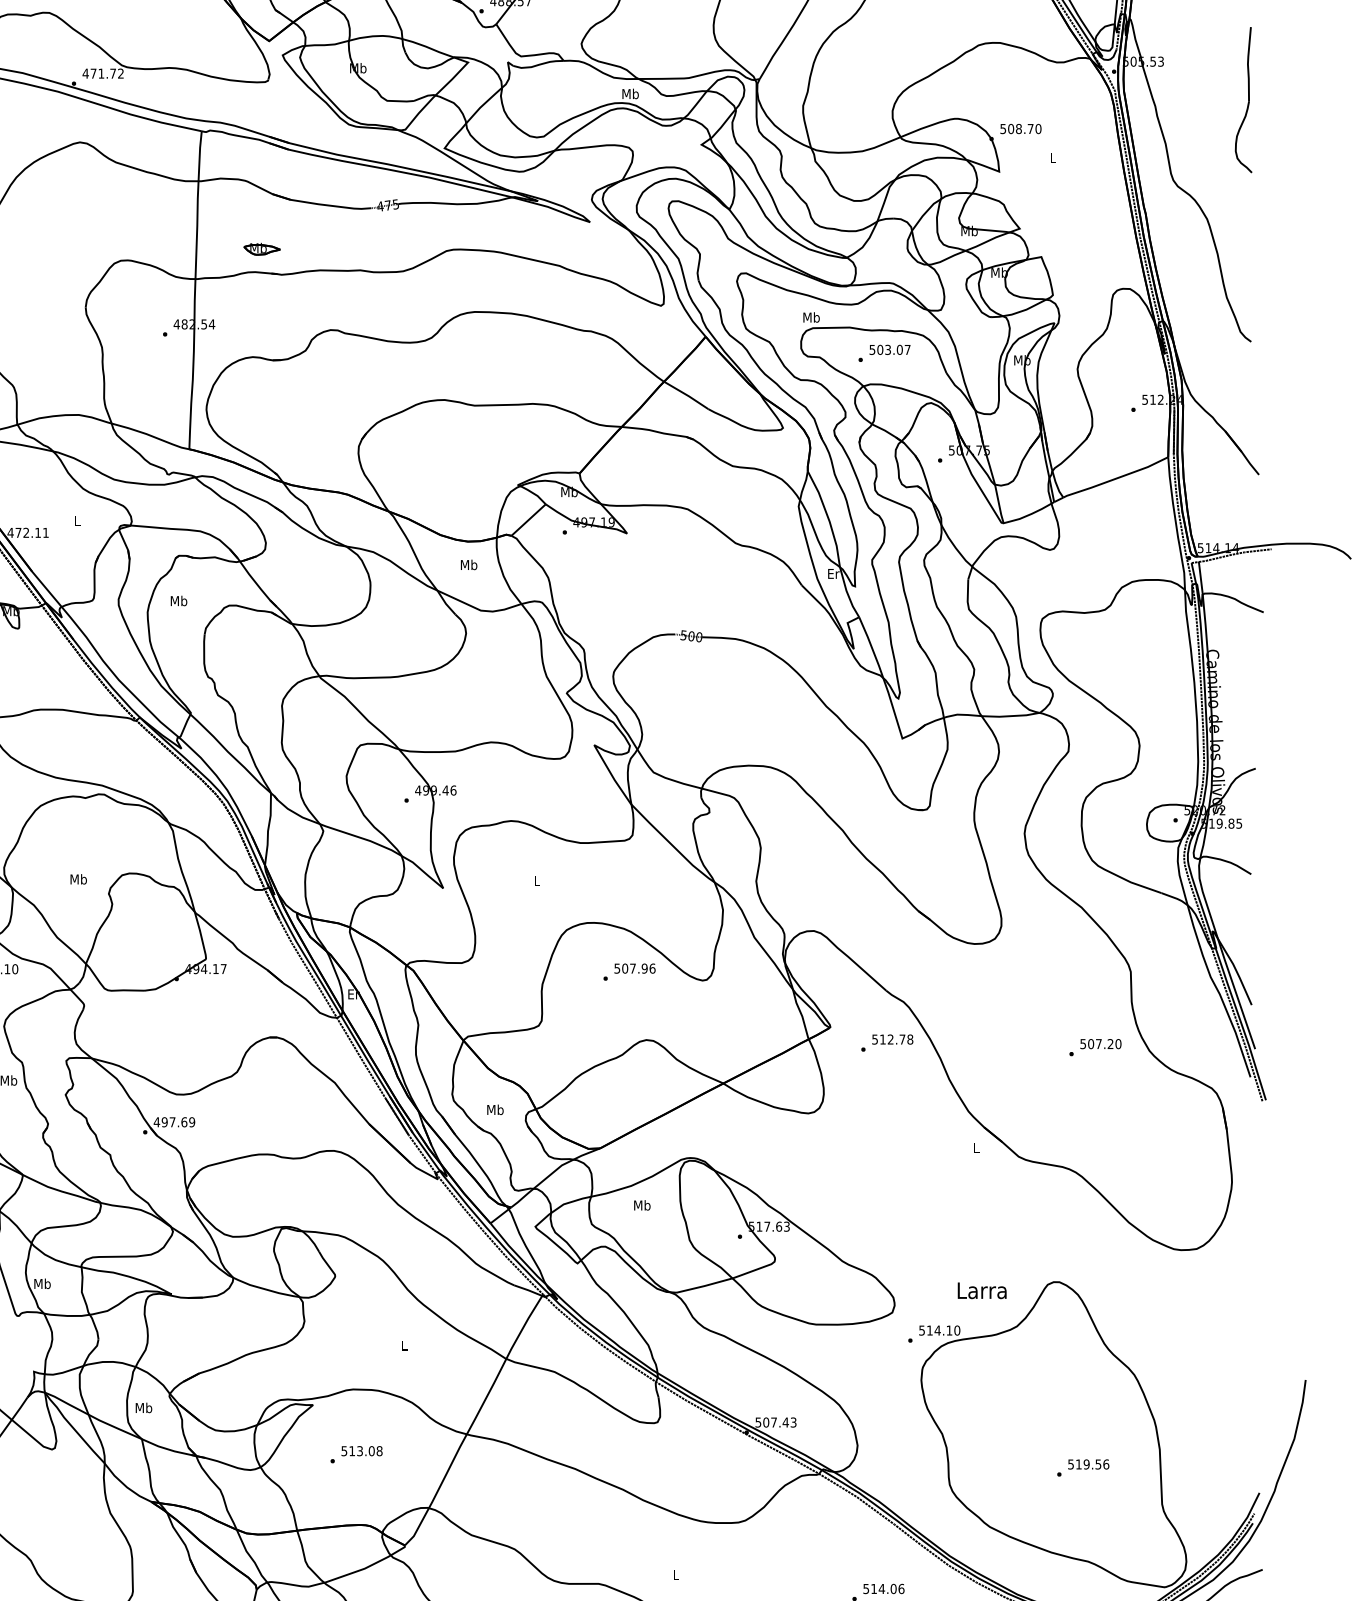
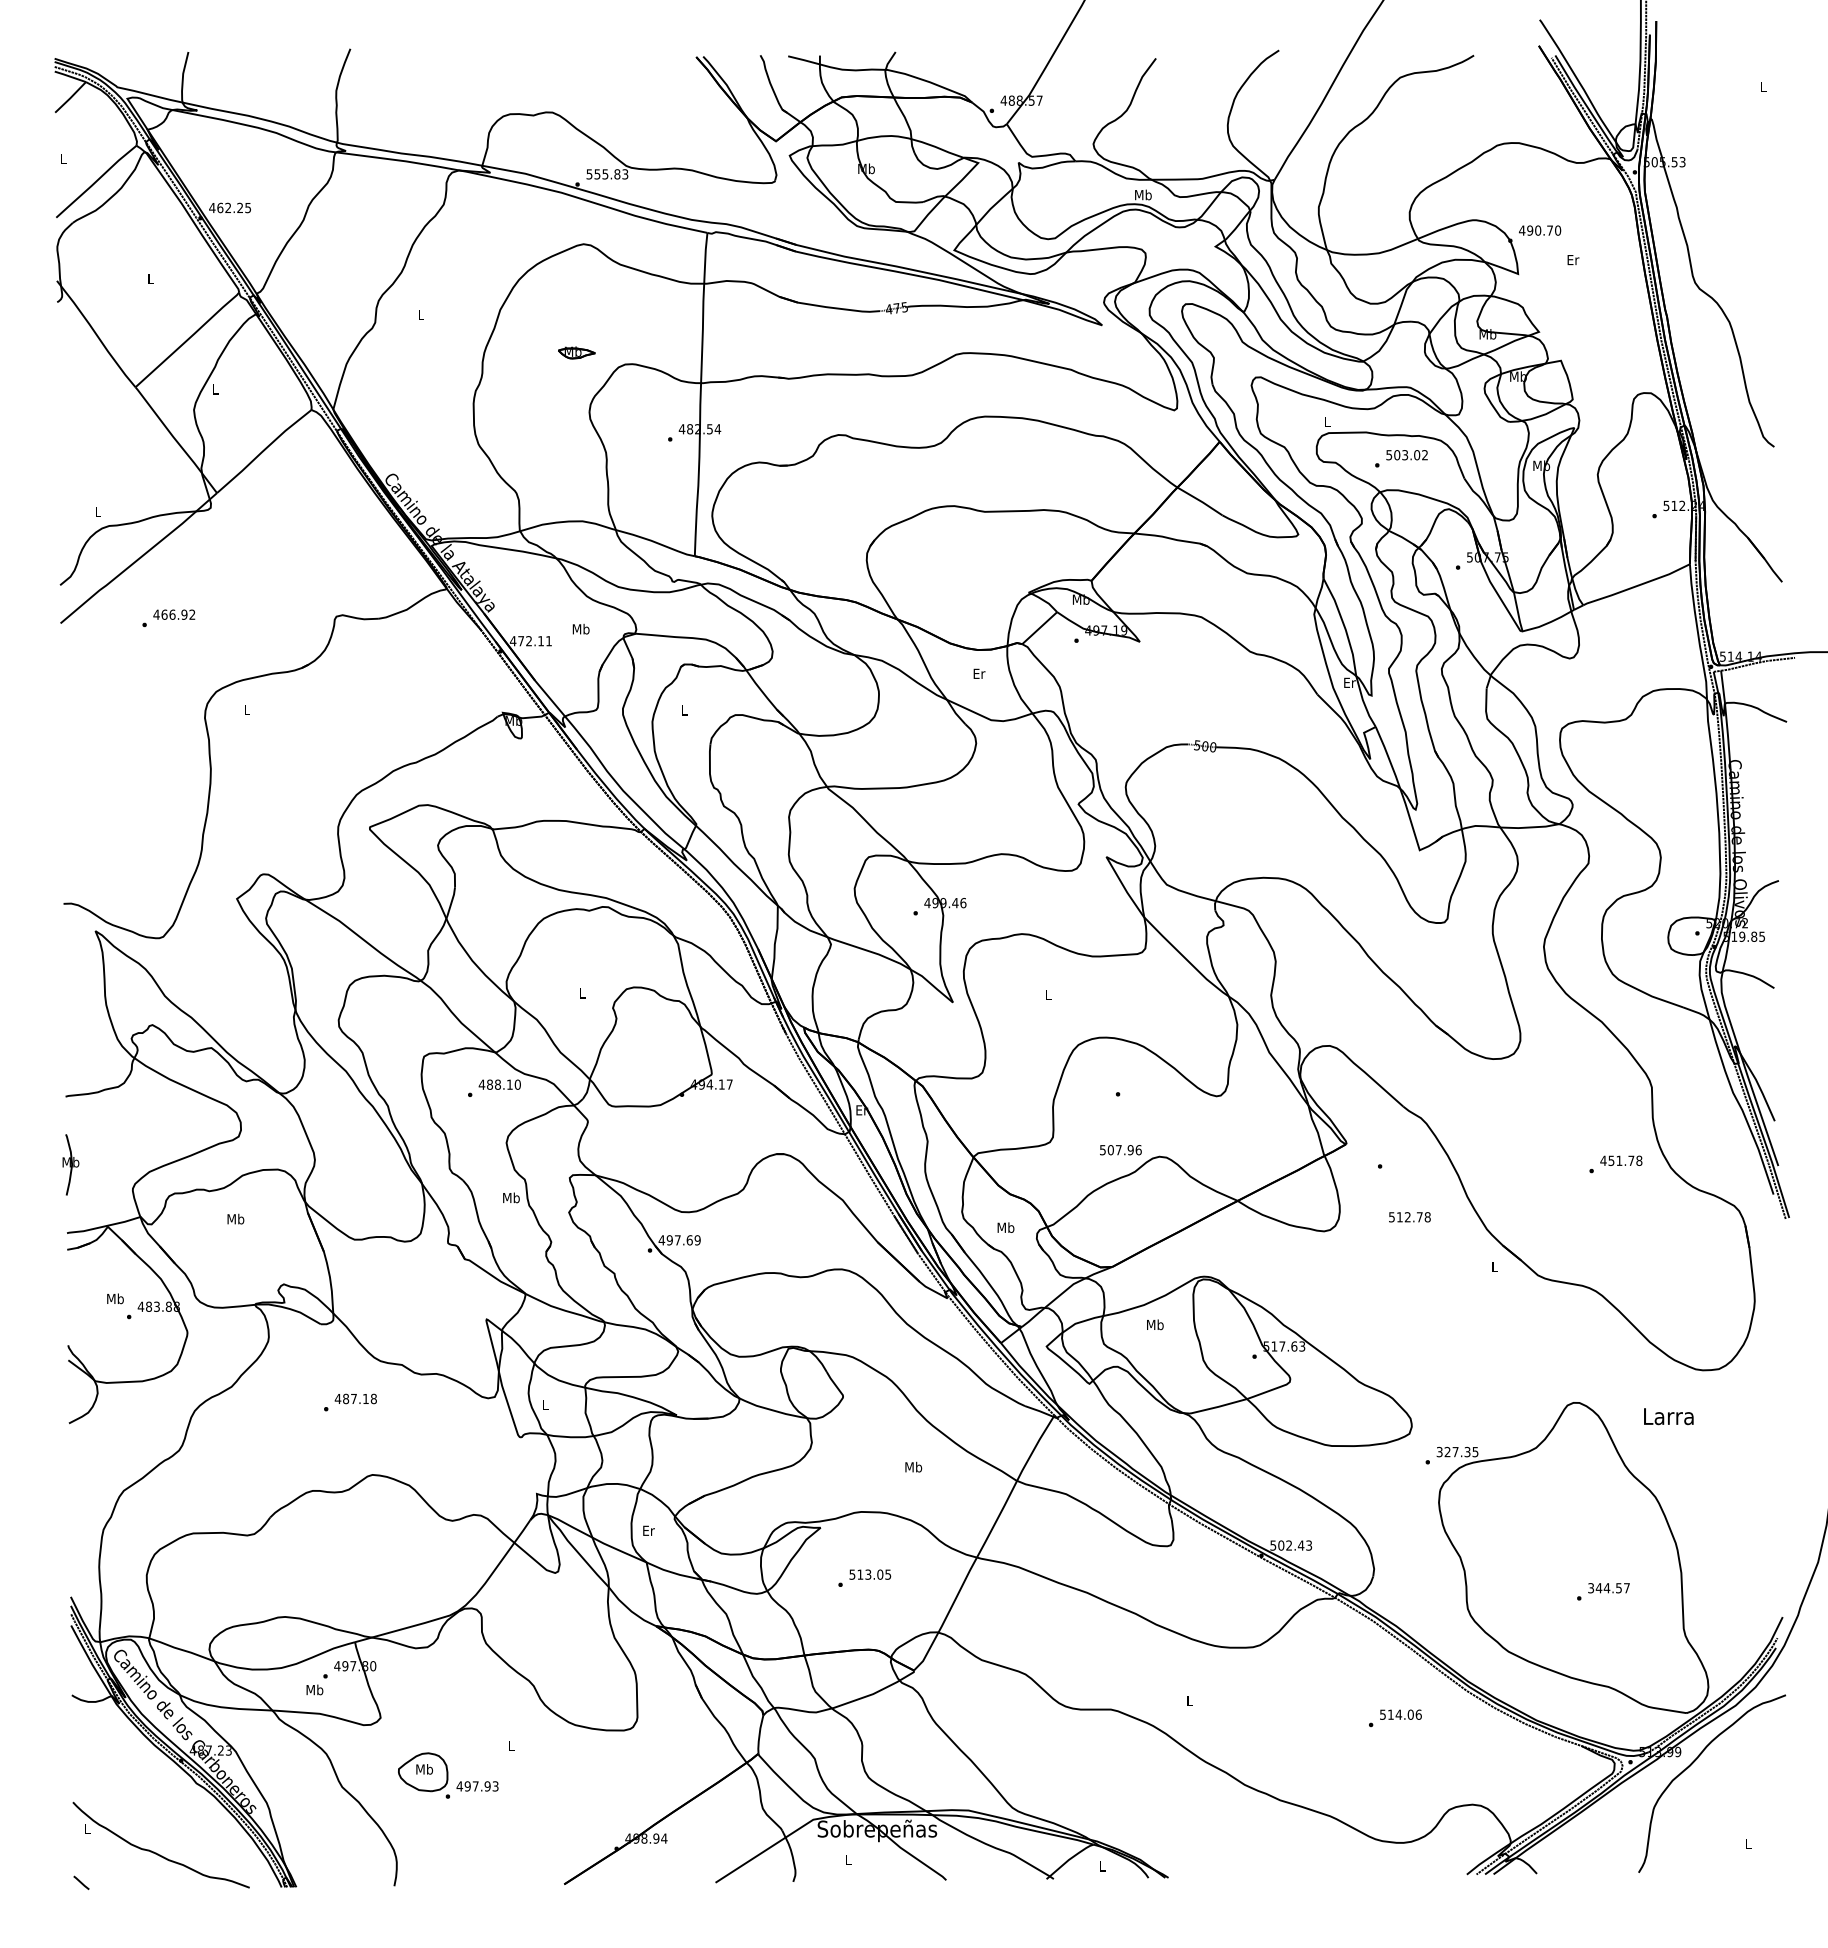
text: (103, 73) -> (607, 174), 471.72 -> 555.83
part: (1243, 100) -> (1766, 201), removed
text: (1011, 128) -> (1530, 230), 508.70 -> 490.70
text: (1053, 158) -> (1573, 260), L -> Er
part: (261, 248) -> (576, 352), moved
text: (811, 316) -> (1327, 421), Mb -> L
text: (907, 350) -> (1424, 455), 503.07 -> 503.02
text: (76, 520) -> (580, 628), L -> Mb
text: (468, 564) -> (978, 673), Mb -> Er
text: (179, 601) -> (684, 710), Mb -> L
text: (78, 879) -> (582, 993), Mb -> L
text: (634, 968) -> (1120, 1150), moved
text: (892, 1039) -> (1409, 1217), moved
text: (1100, 1043) -> (1621, 1160), 507.20 -> 451.78
text: (42, 1283) -> (545, 1404), Mb -> L
text: (981, 1290) -> (1668, 1416), moved
text: (939, 1329) -> (1457, 1451), 514.10 -> 327.35
text: (404, 1344) -> (913, 1466), L -> Mb
text: (143, 1407) -> (648, 1530), Mb -> Er
text: (773, 1422) -> (1288, 1545), 507.43 -> 502.43
text: (379, 1450) -> (888, 1574), 513.08 -> 513.05
text: (1089, 1464) -> (1609, 1588), 519.56 -> 344.57

